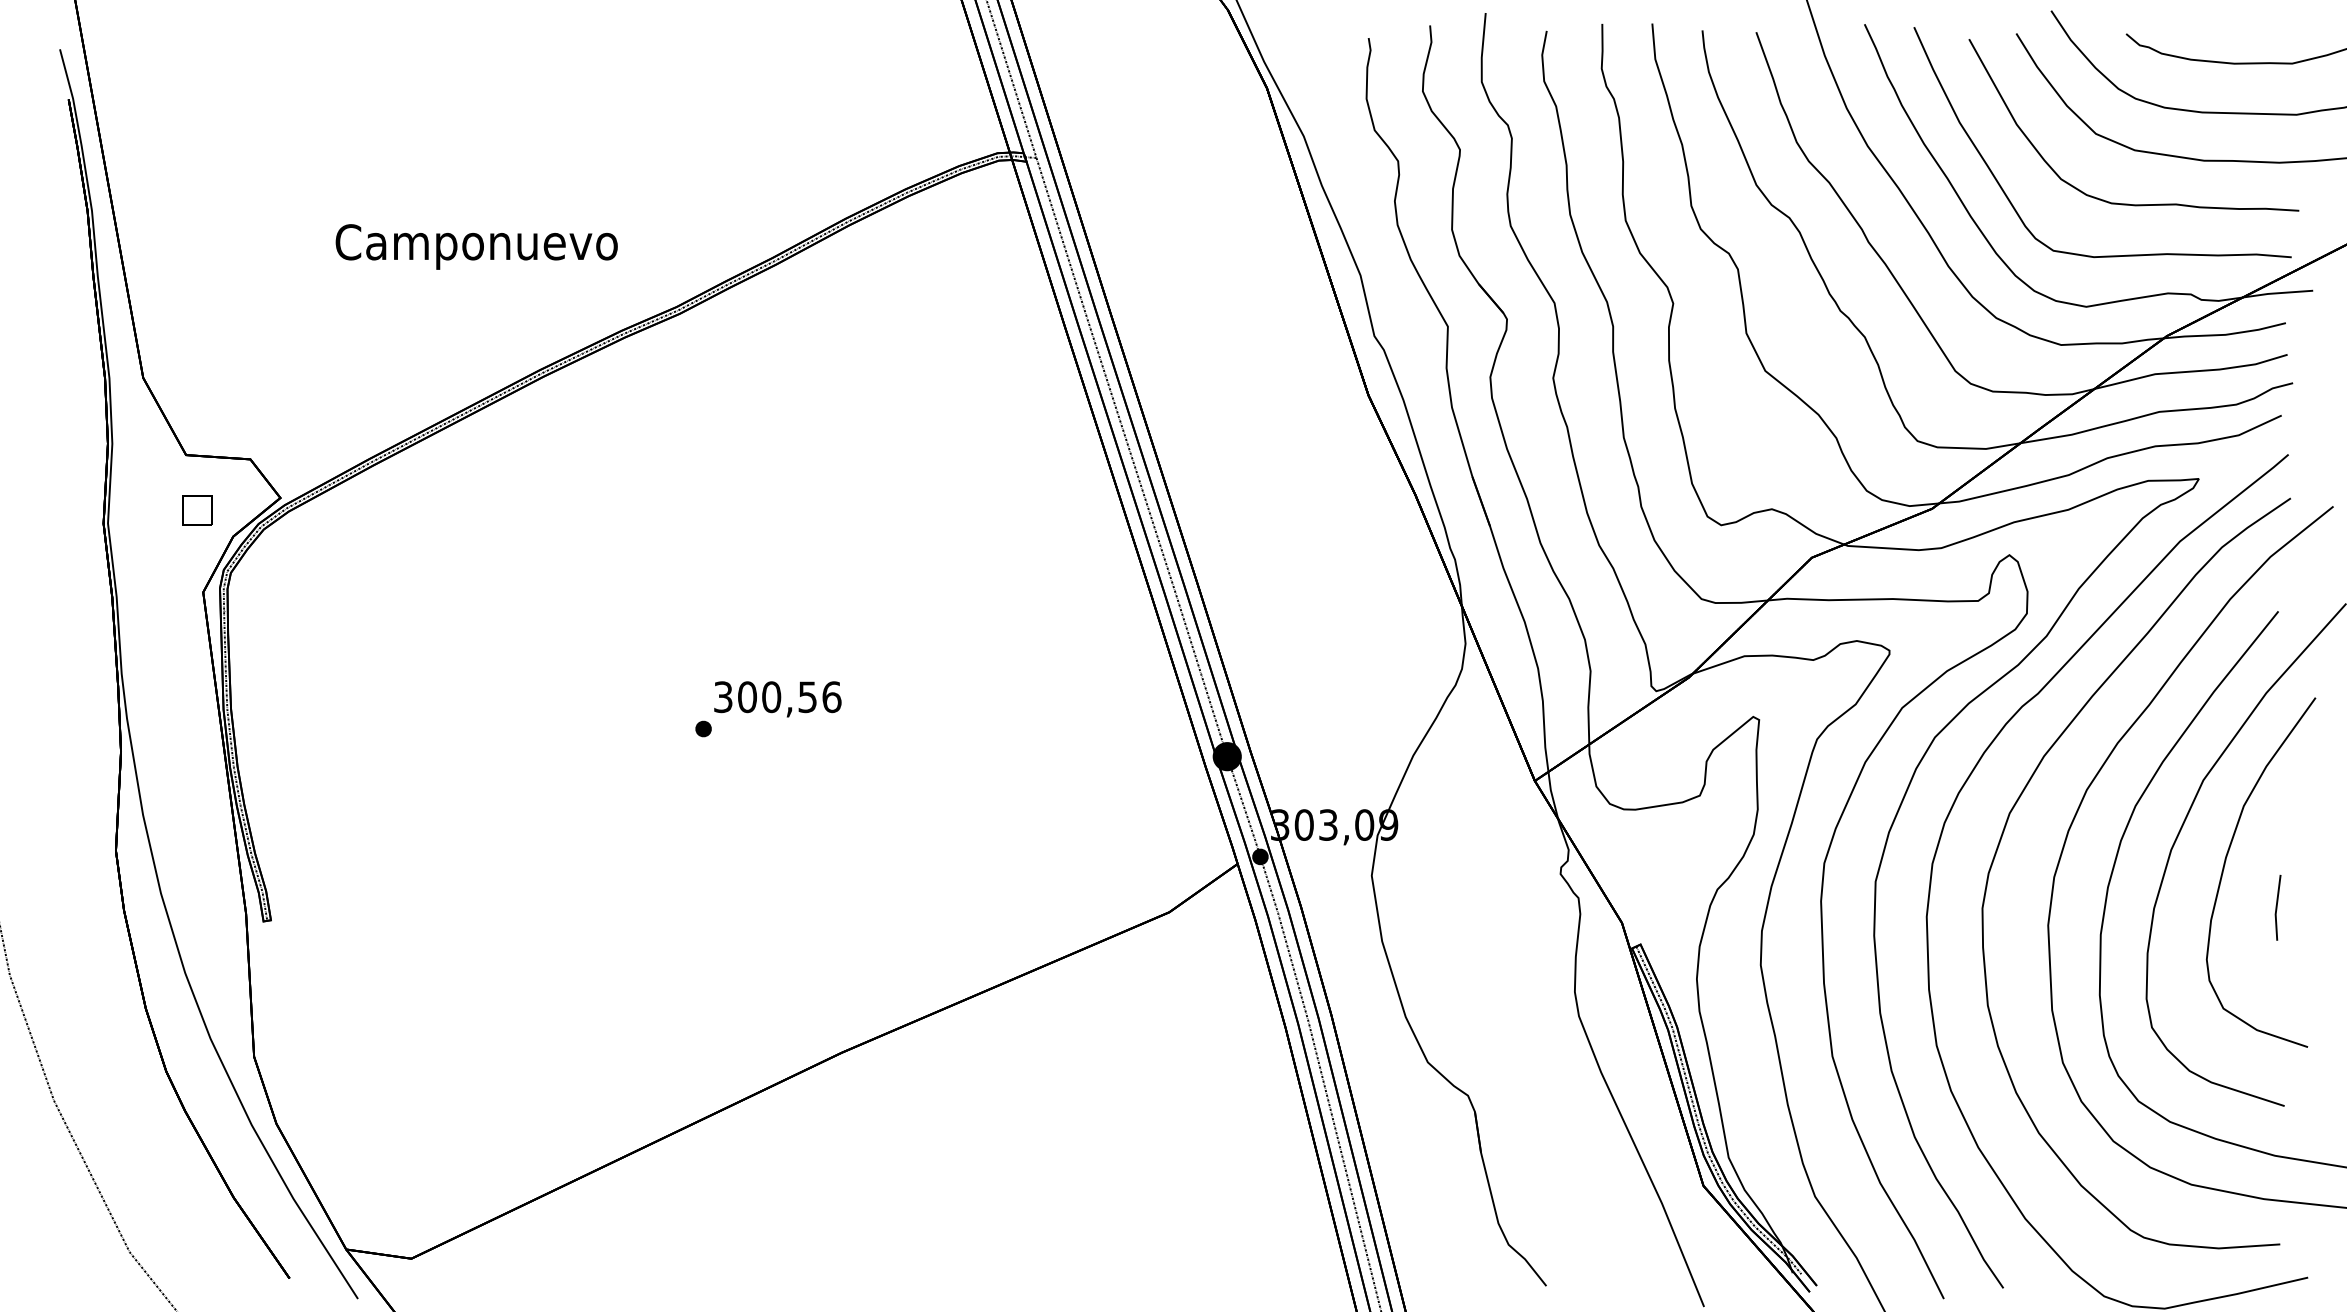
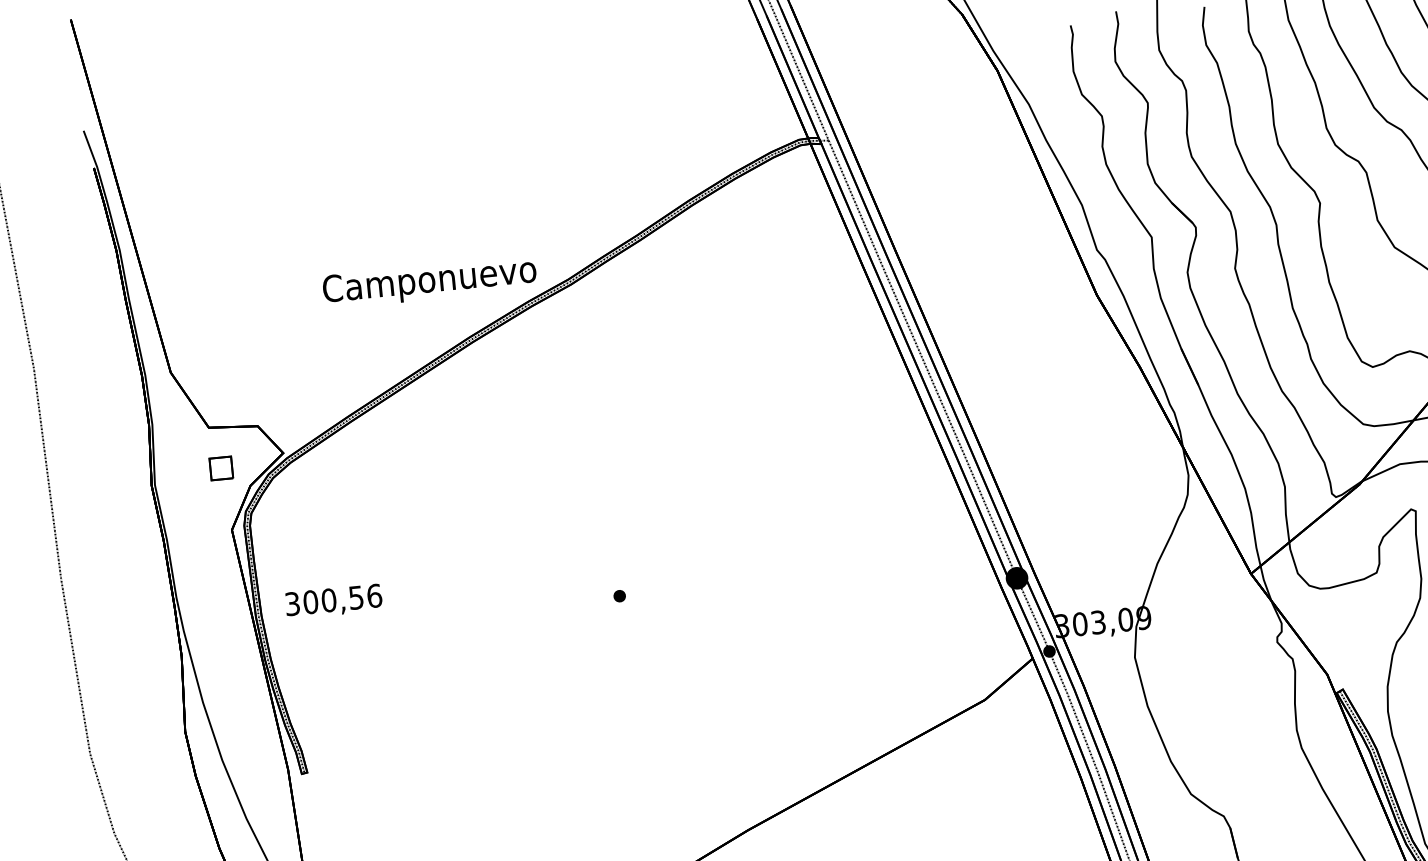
text: (476, 246) -> (429, 282), moved
text: (777, 699) -> (333, 601), moved

